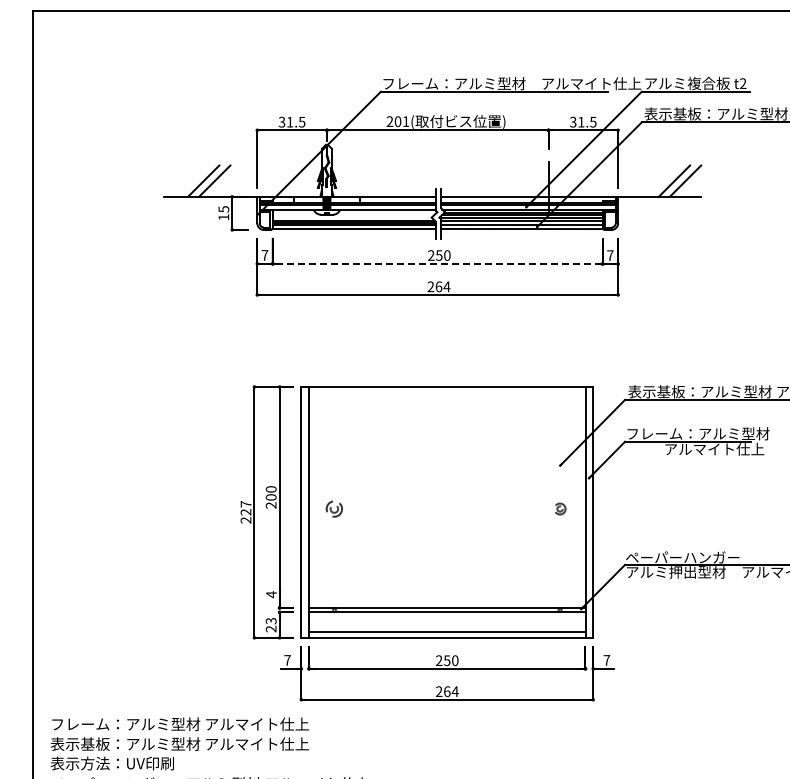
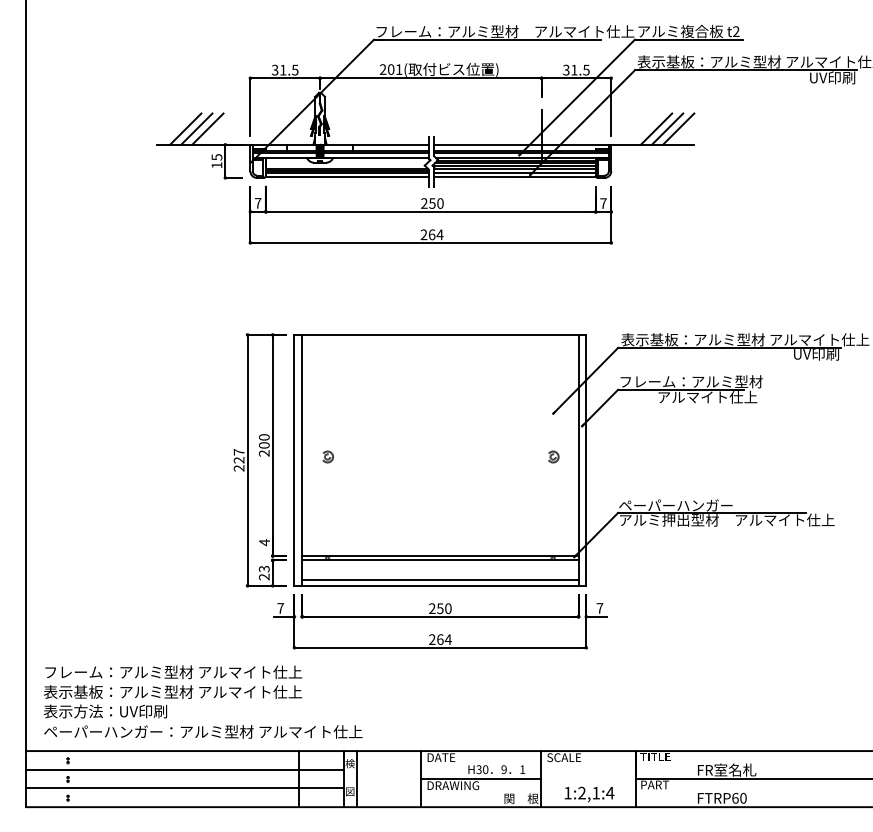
line: (192, 180) -> (185, 128), added
line: (663, 180) -> (656, 128), added
line: (438, 263) -> (431, 211), dashed -> solid
part: (334, 508) -> (327, 456), size x0.71

